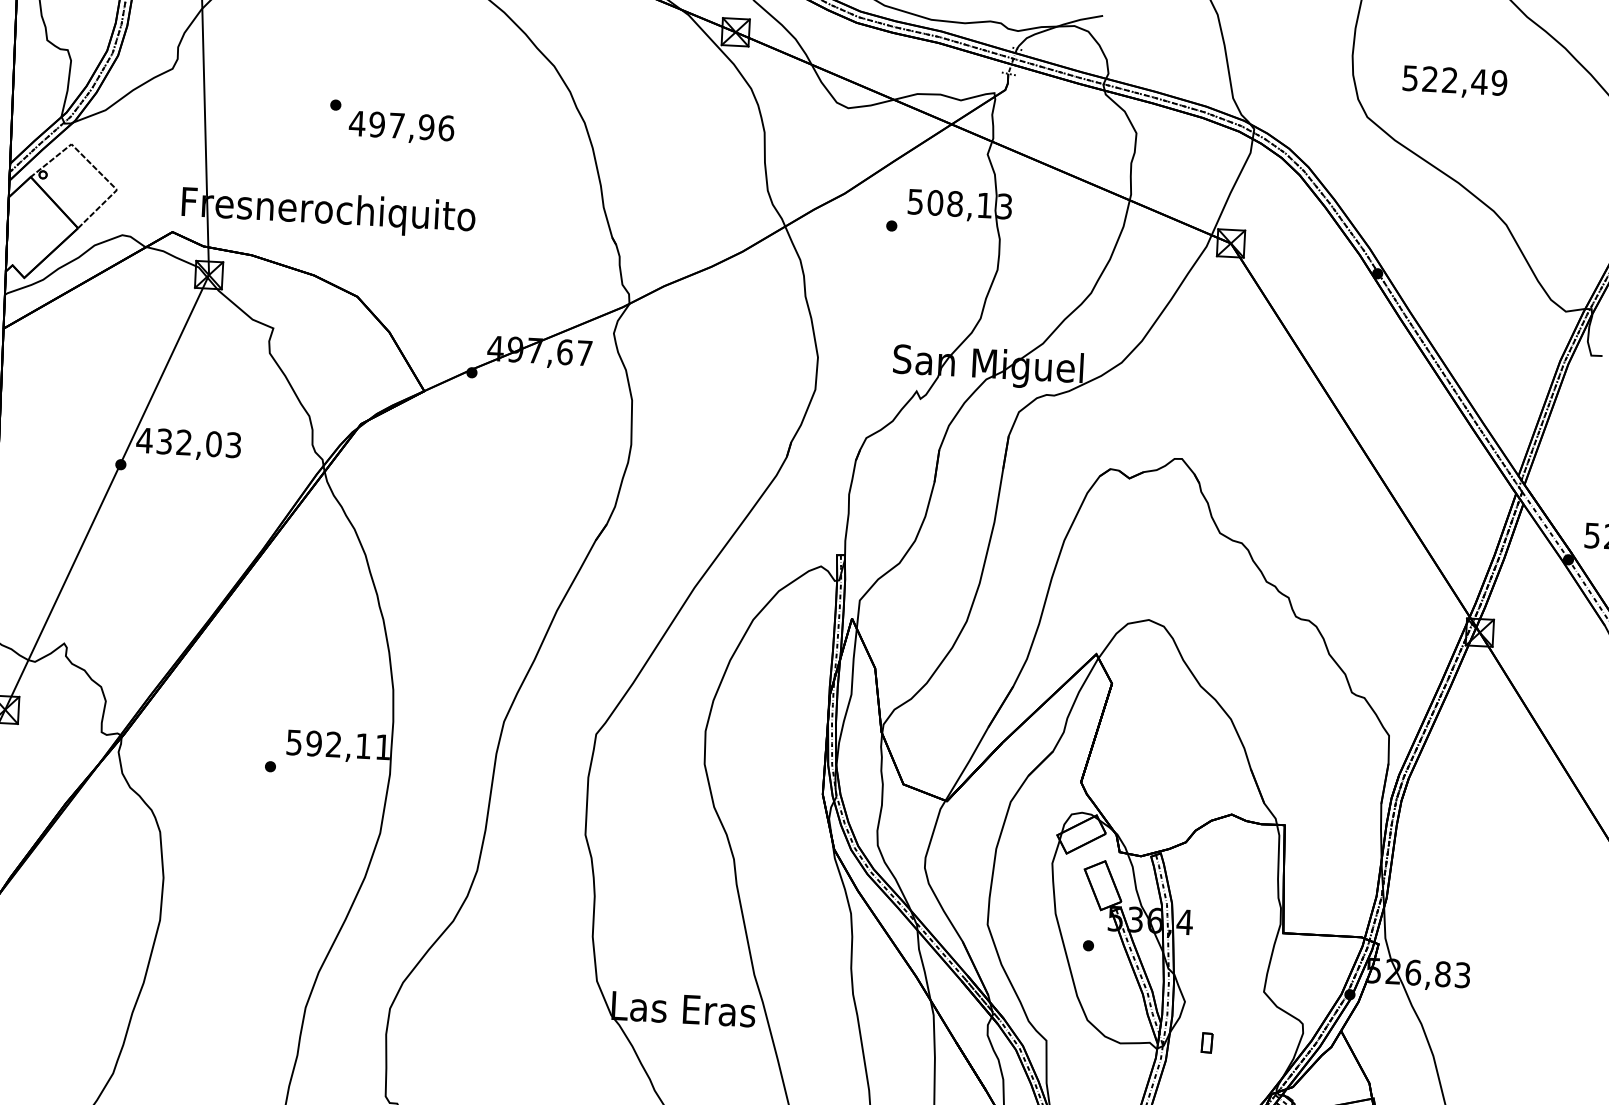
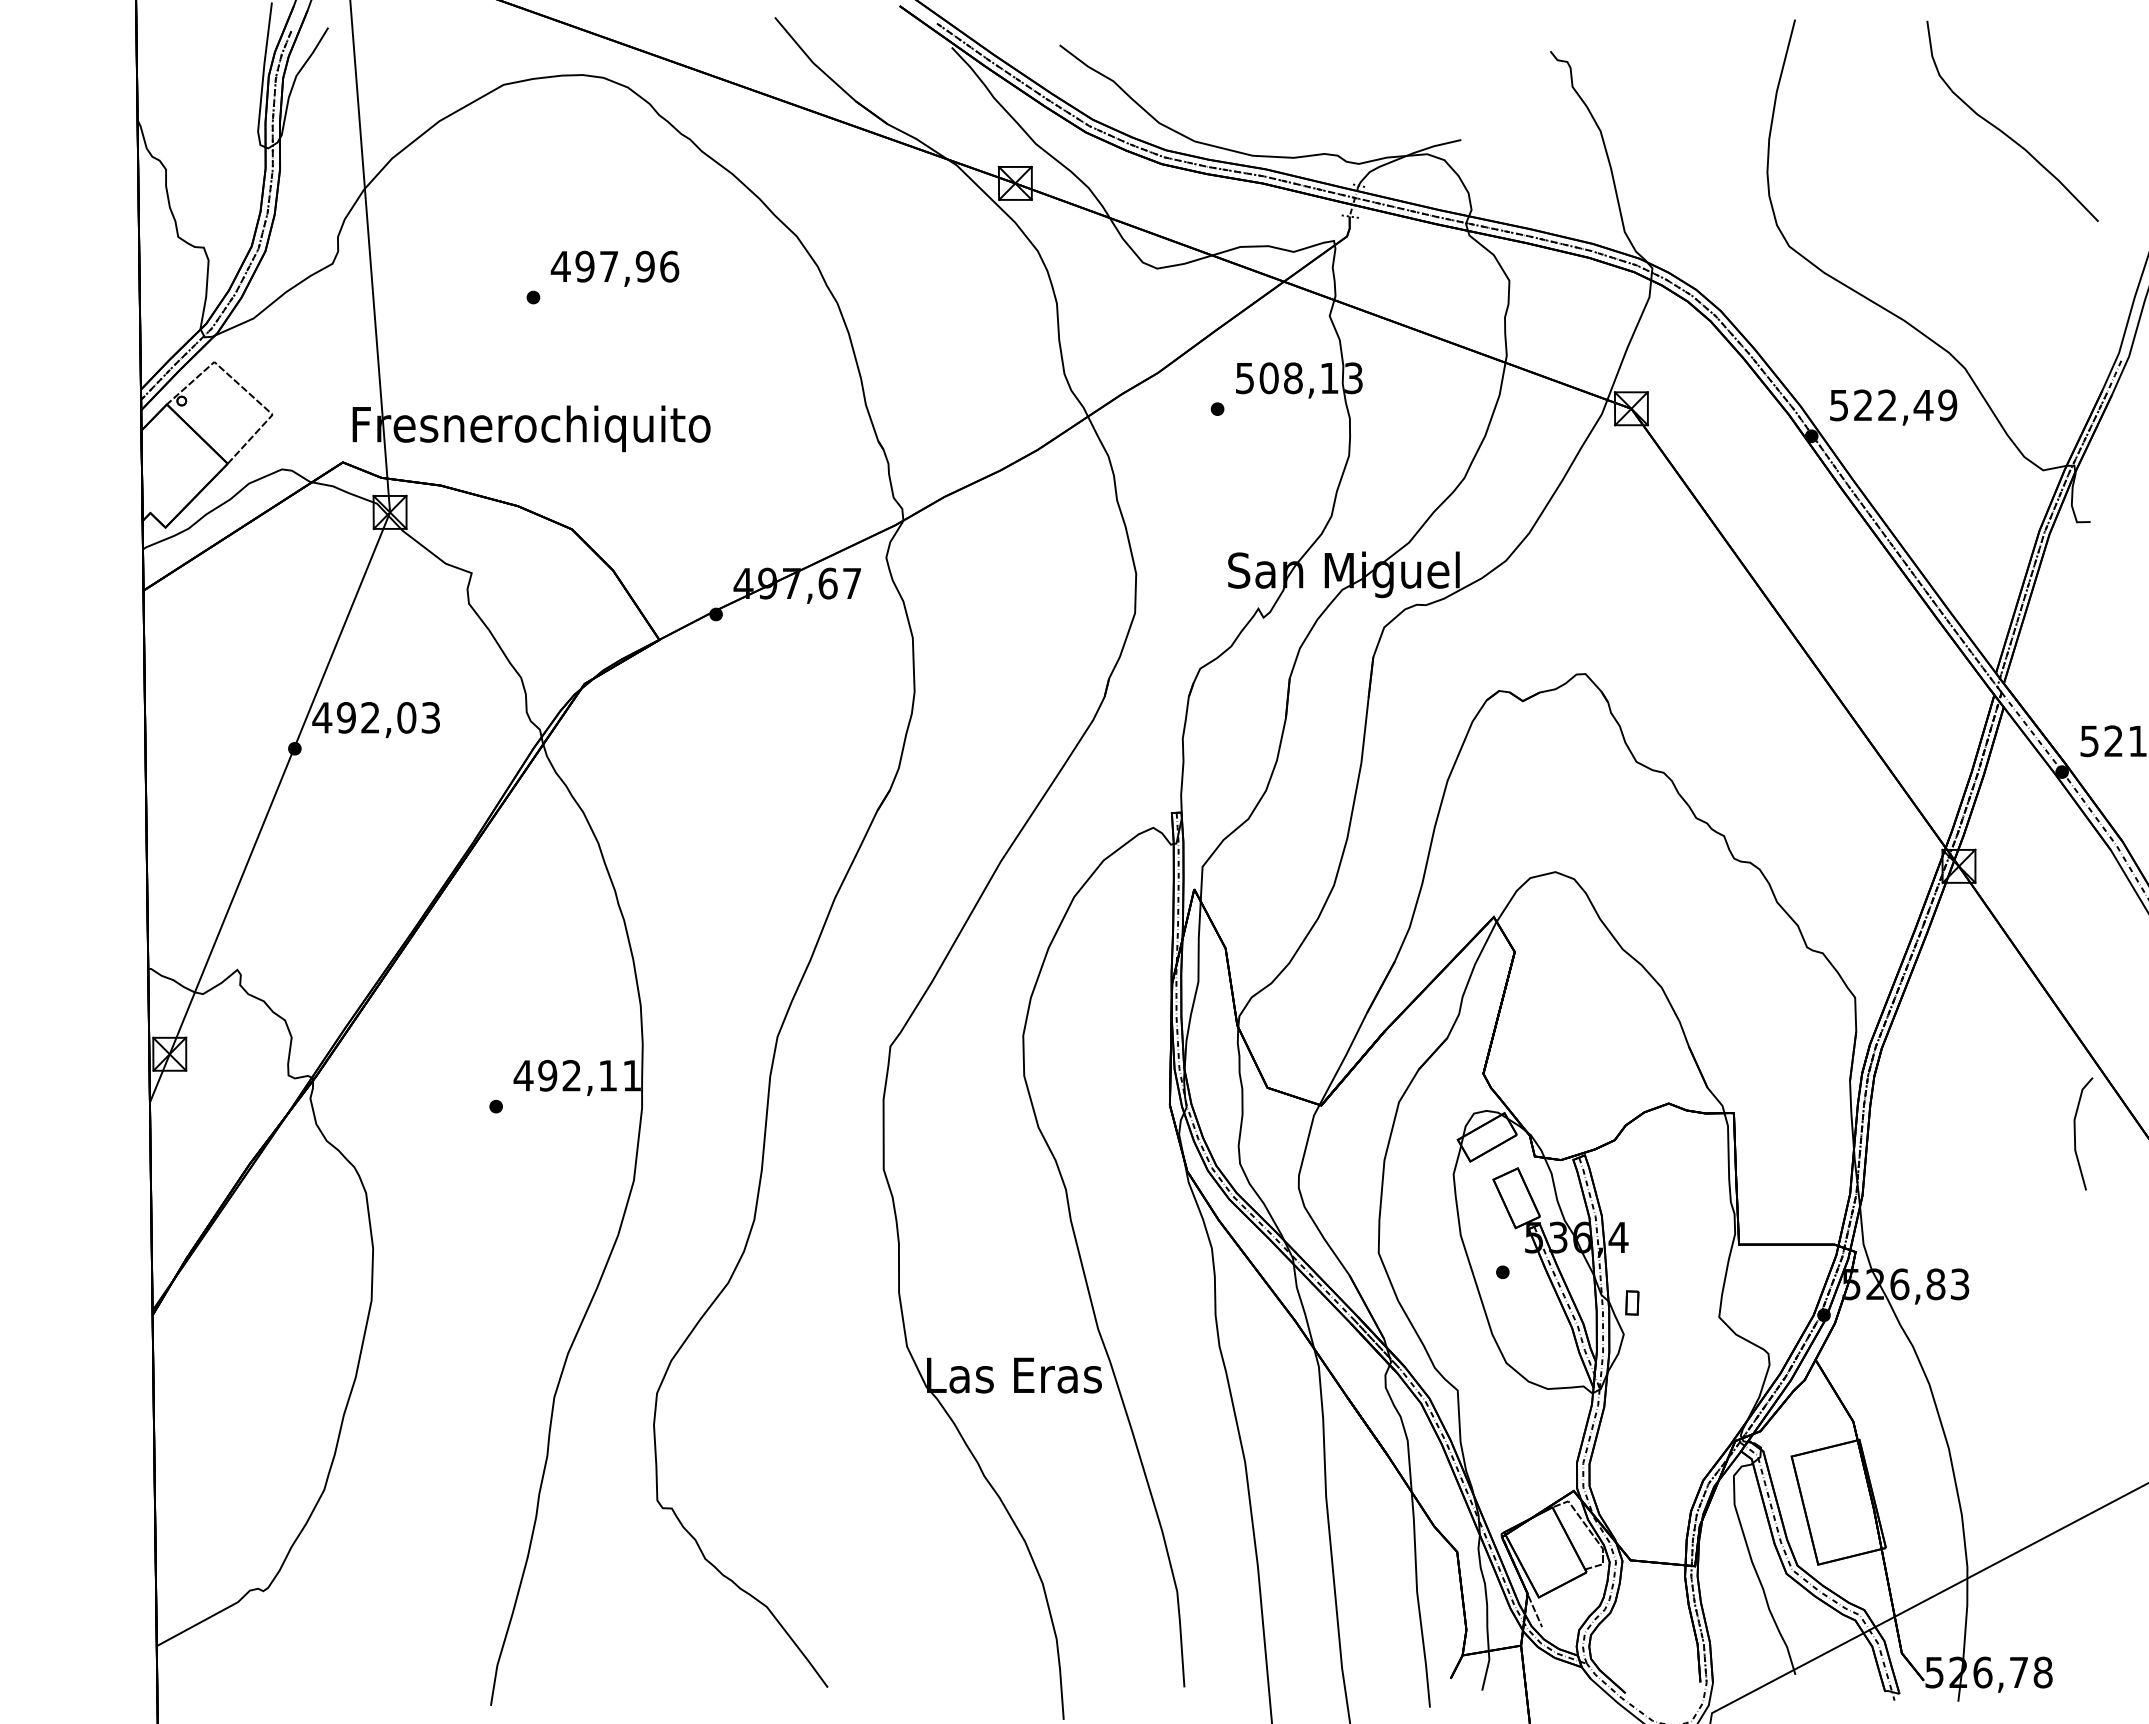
text: (1454, 82) -> (1893, 407), moved
text: (401, 127) -> (614, 268), moved
text: (164, 441) -> (346, 717), 432,03 -> 492,03
text: (294, 742) -> (523, 1075), 592,11 -> 492,11
line: (1563, 856) -> (2075, 1133), added
part: (1207, 1042) -> (1632, 1302), moved

